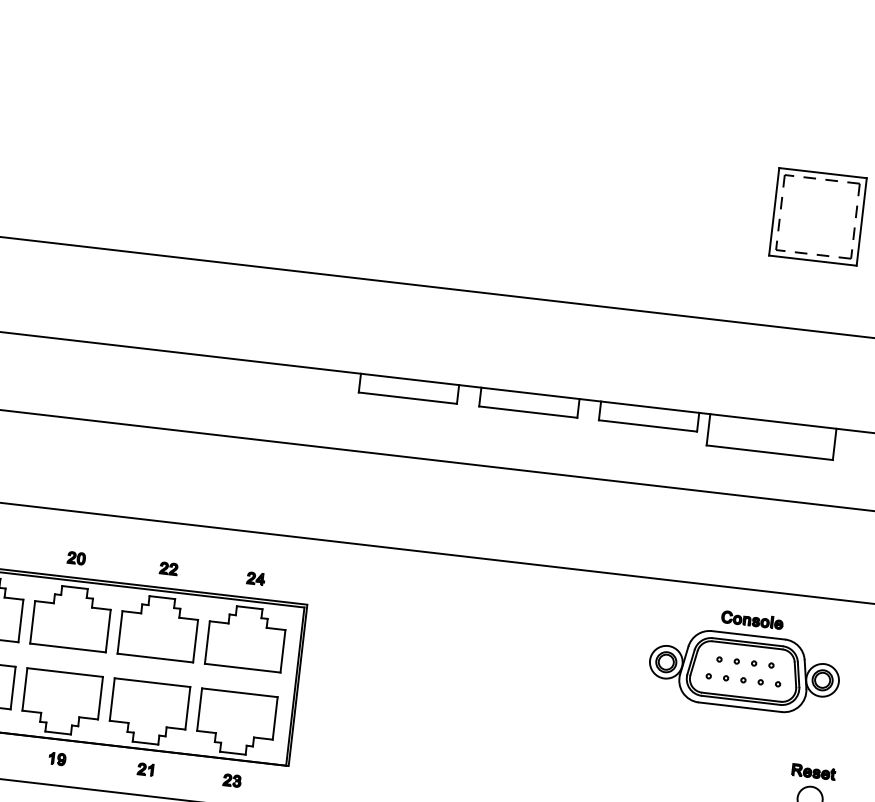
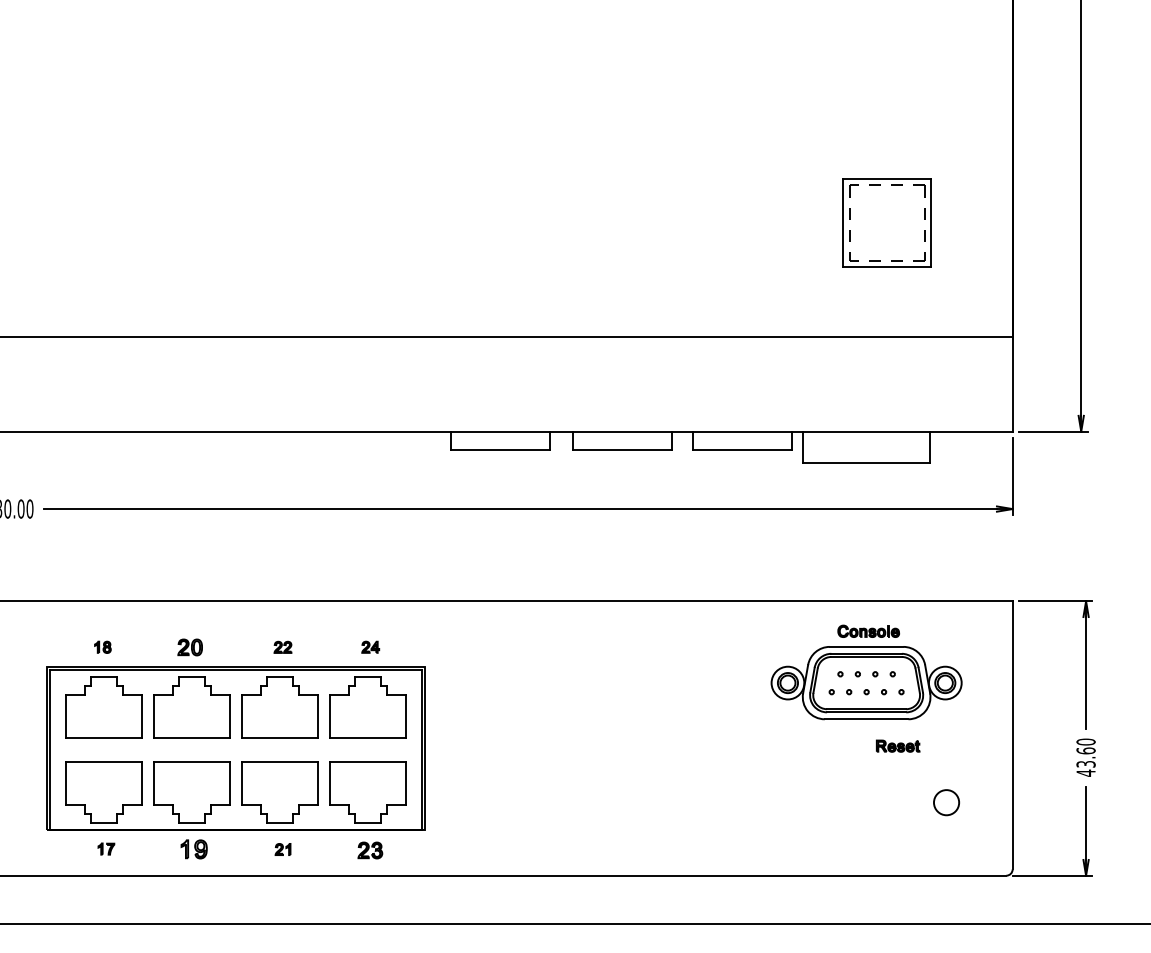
part: (75, 558) -> (189, 647), size x1.4
part: (57, 758) -> (194, 848), size x1.6
part: (814, 771) -> (898, 745), moved
part: (232, 780) -> (370, 850), size x1.4

